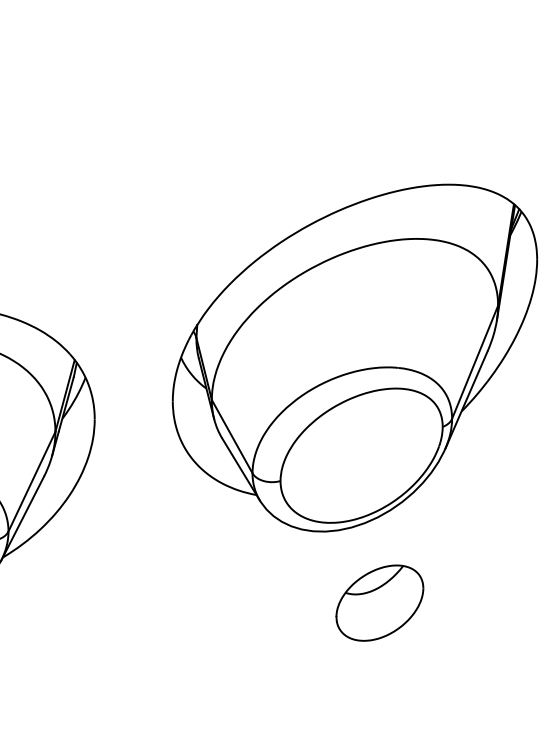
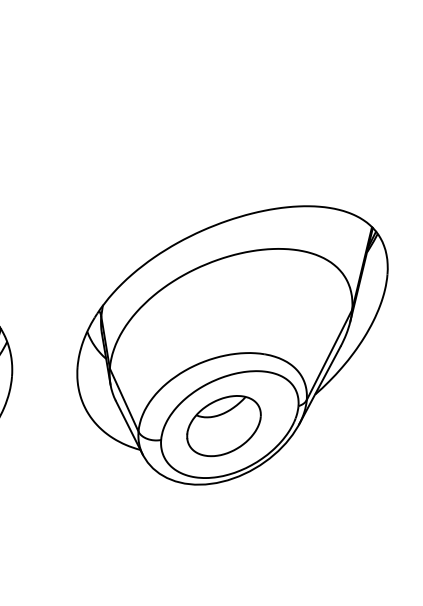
part: (379, 602) -> (223, 425), moved

